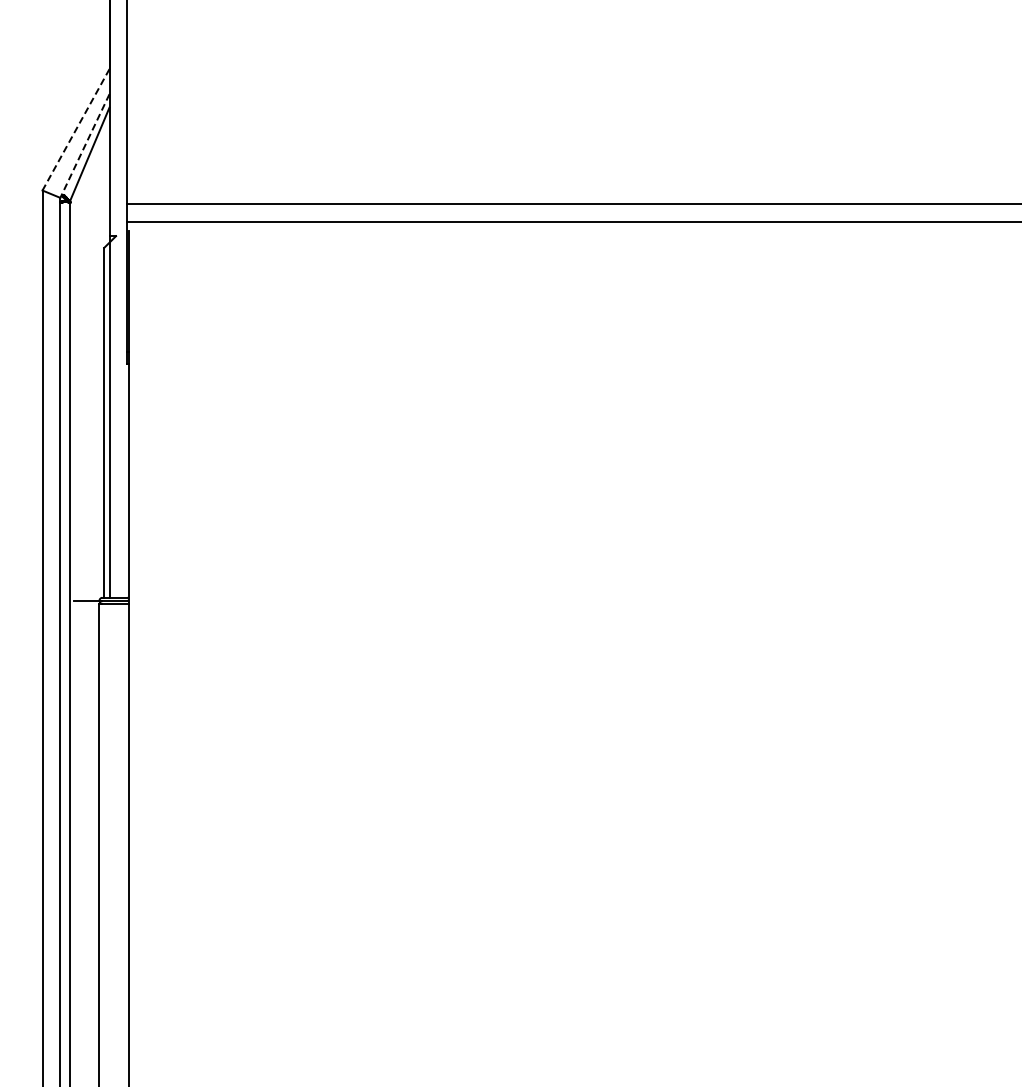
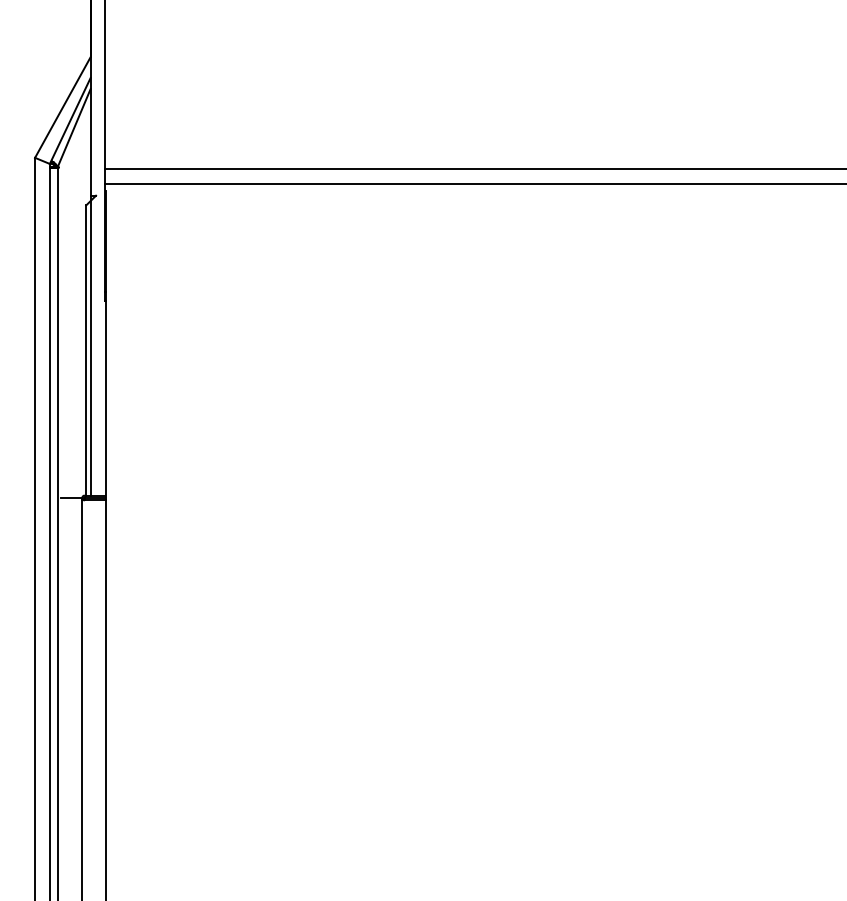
line: (75, 130) -> (62, 108), dashed -> solid
line: (84, 146) -> (69, 121), dashed -> solid

